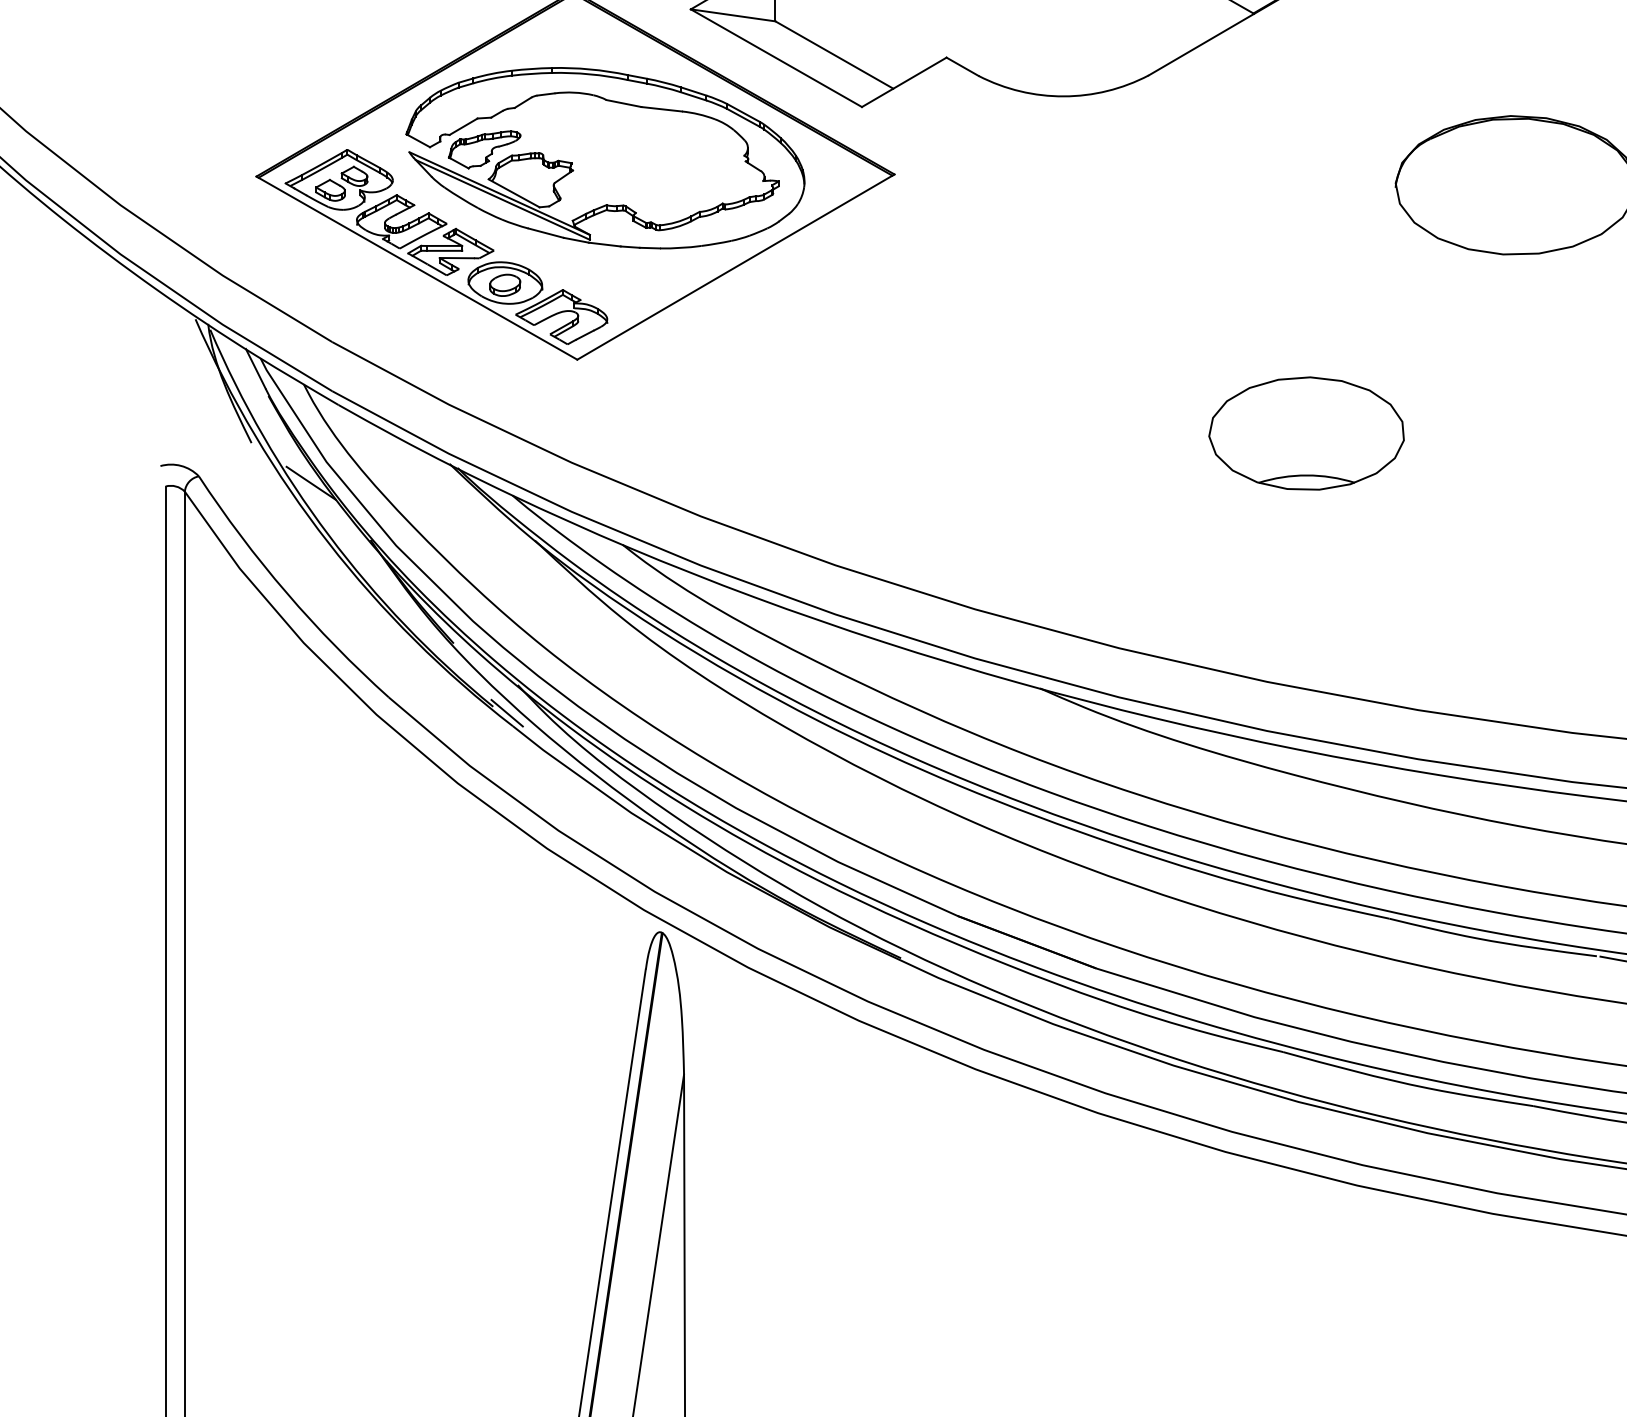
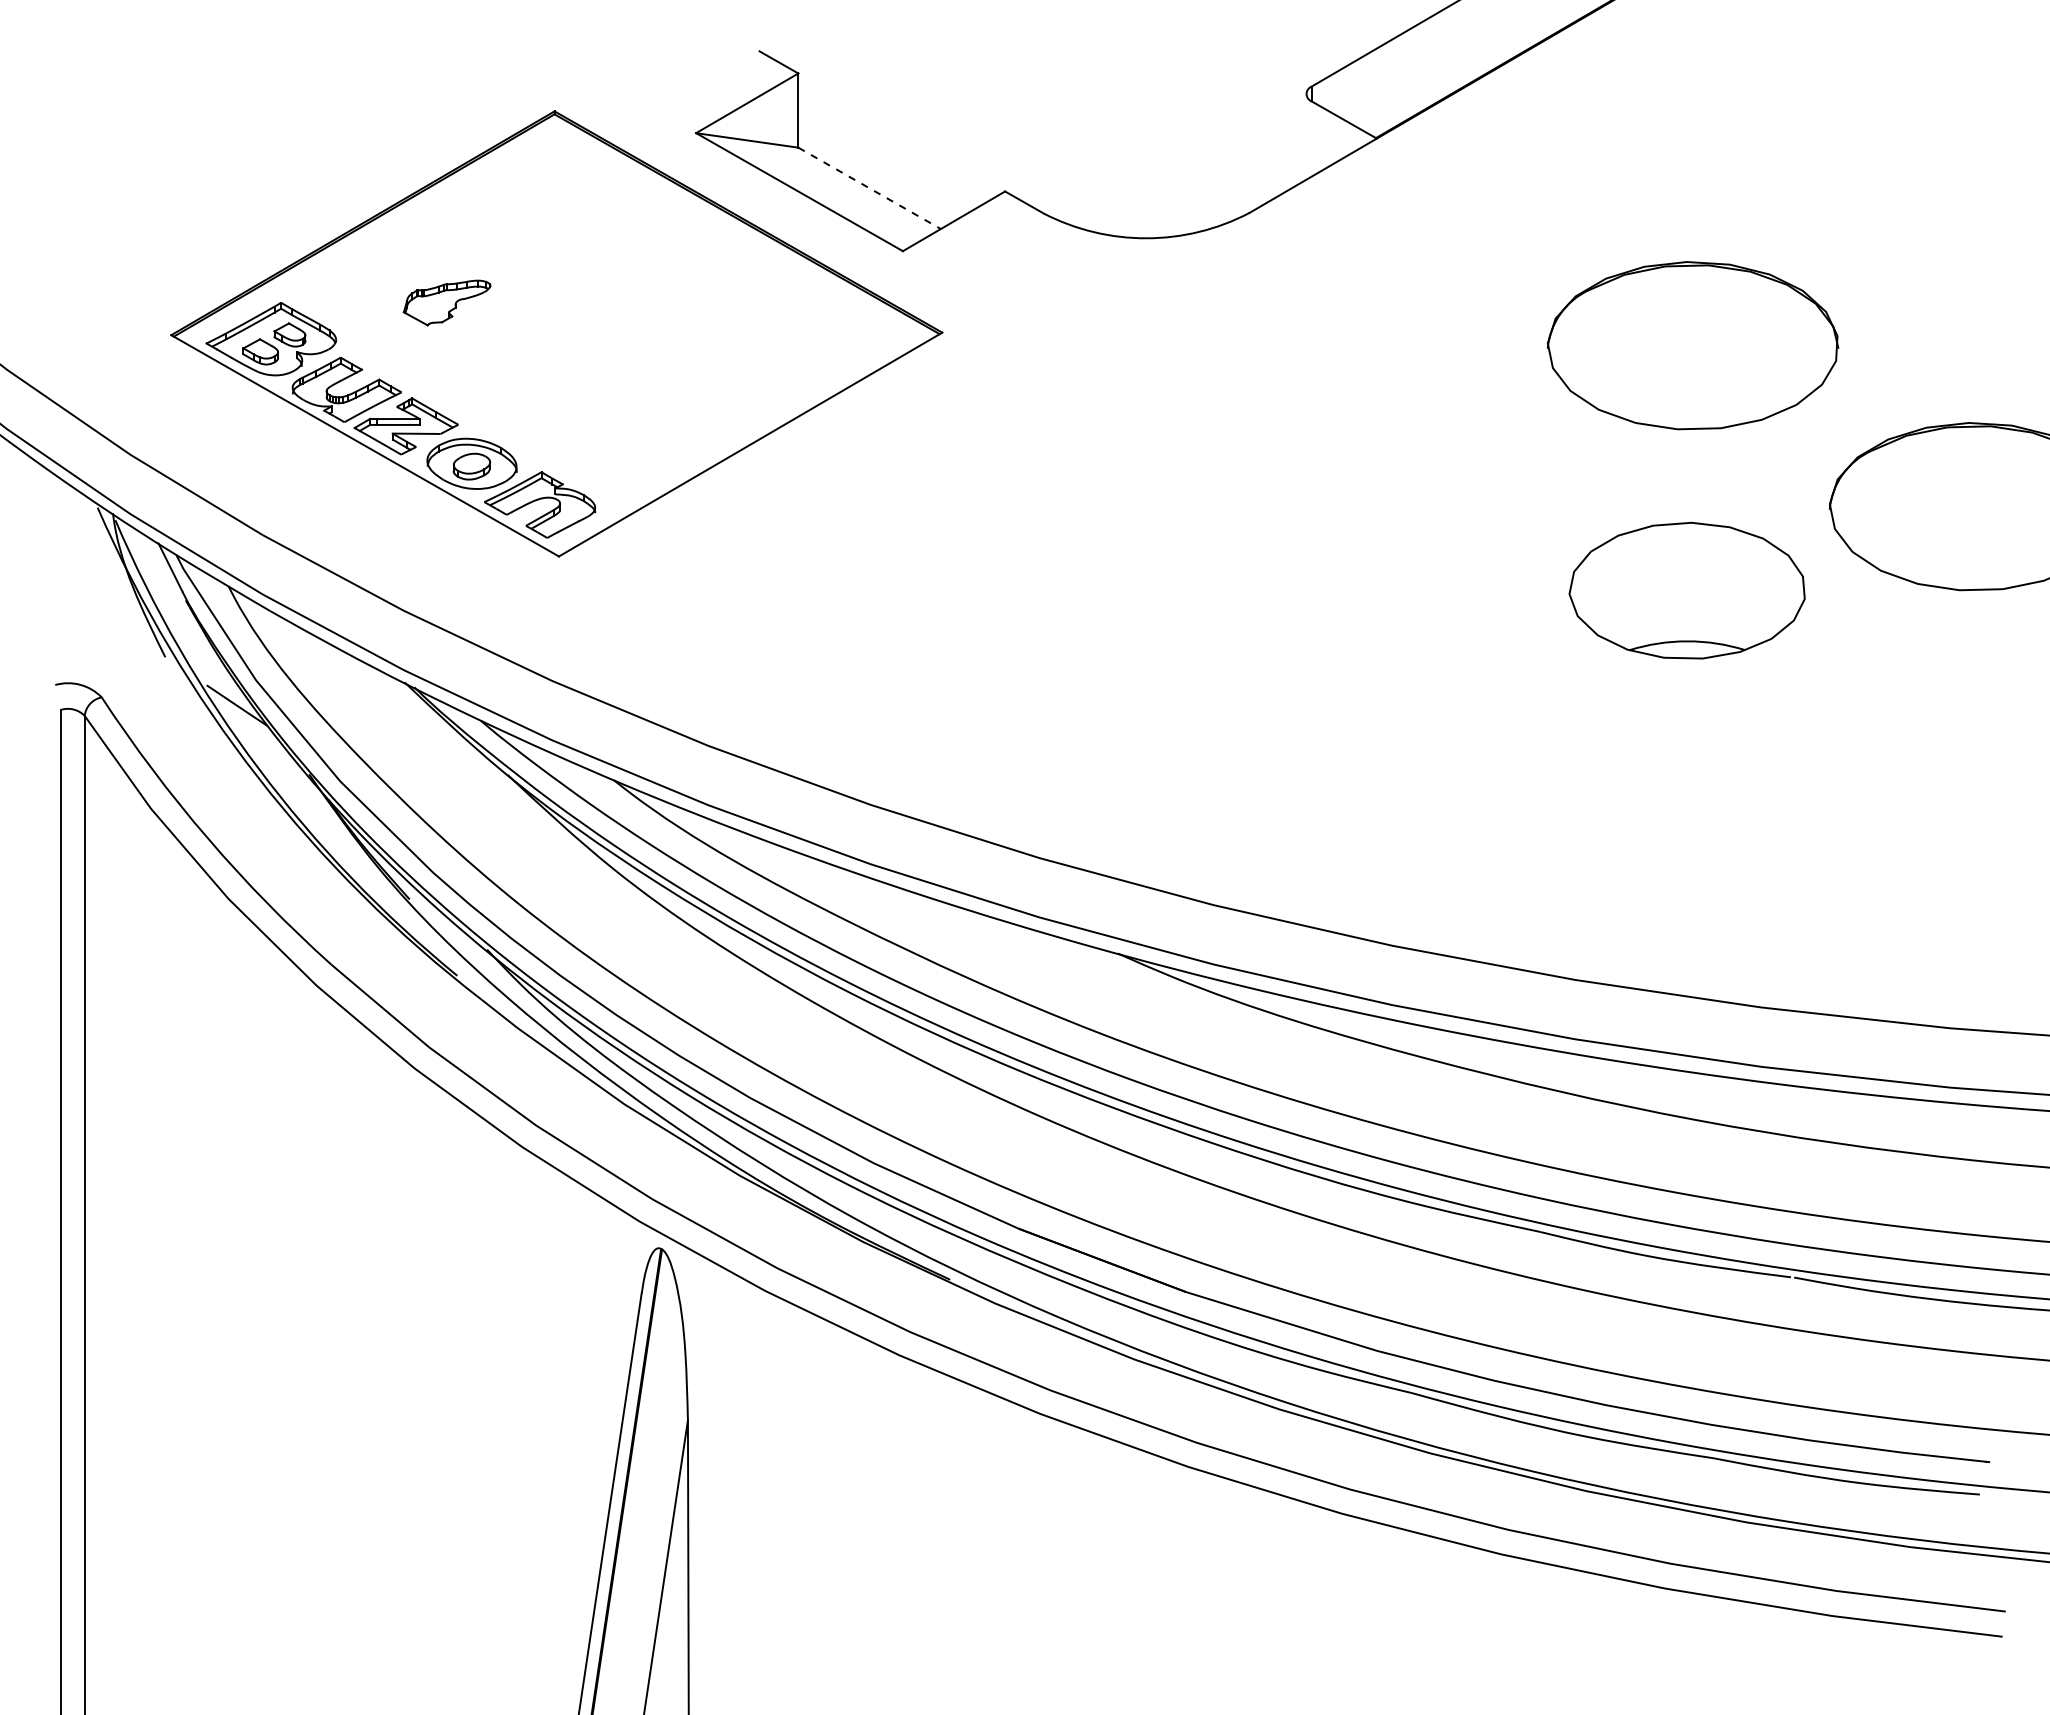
line: (835, 55) -> (870, 188), solid -> dashed
part: (572, 162) -> (553, 318), removed
part: (1306, 433) -> (1686, 590), moved
line: (507, 713) -> (474, 983), removed

